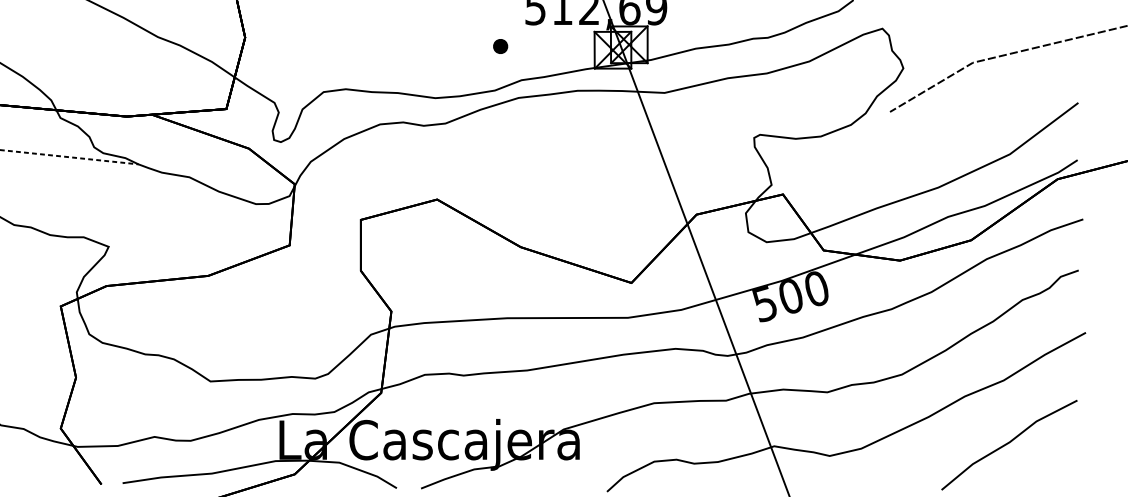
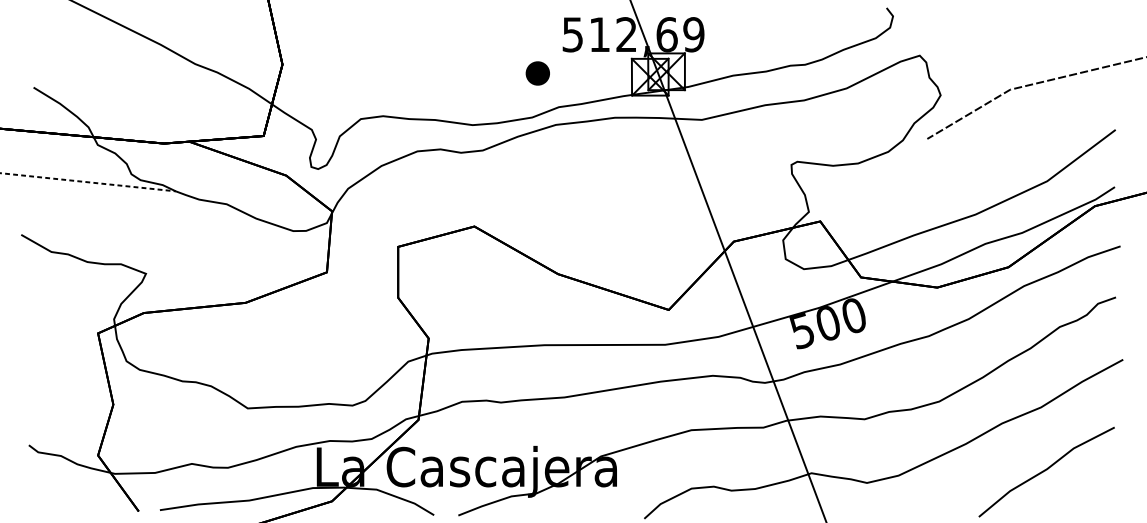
part: (500, 46) -> (537, 73), size x1.6

